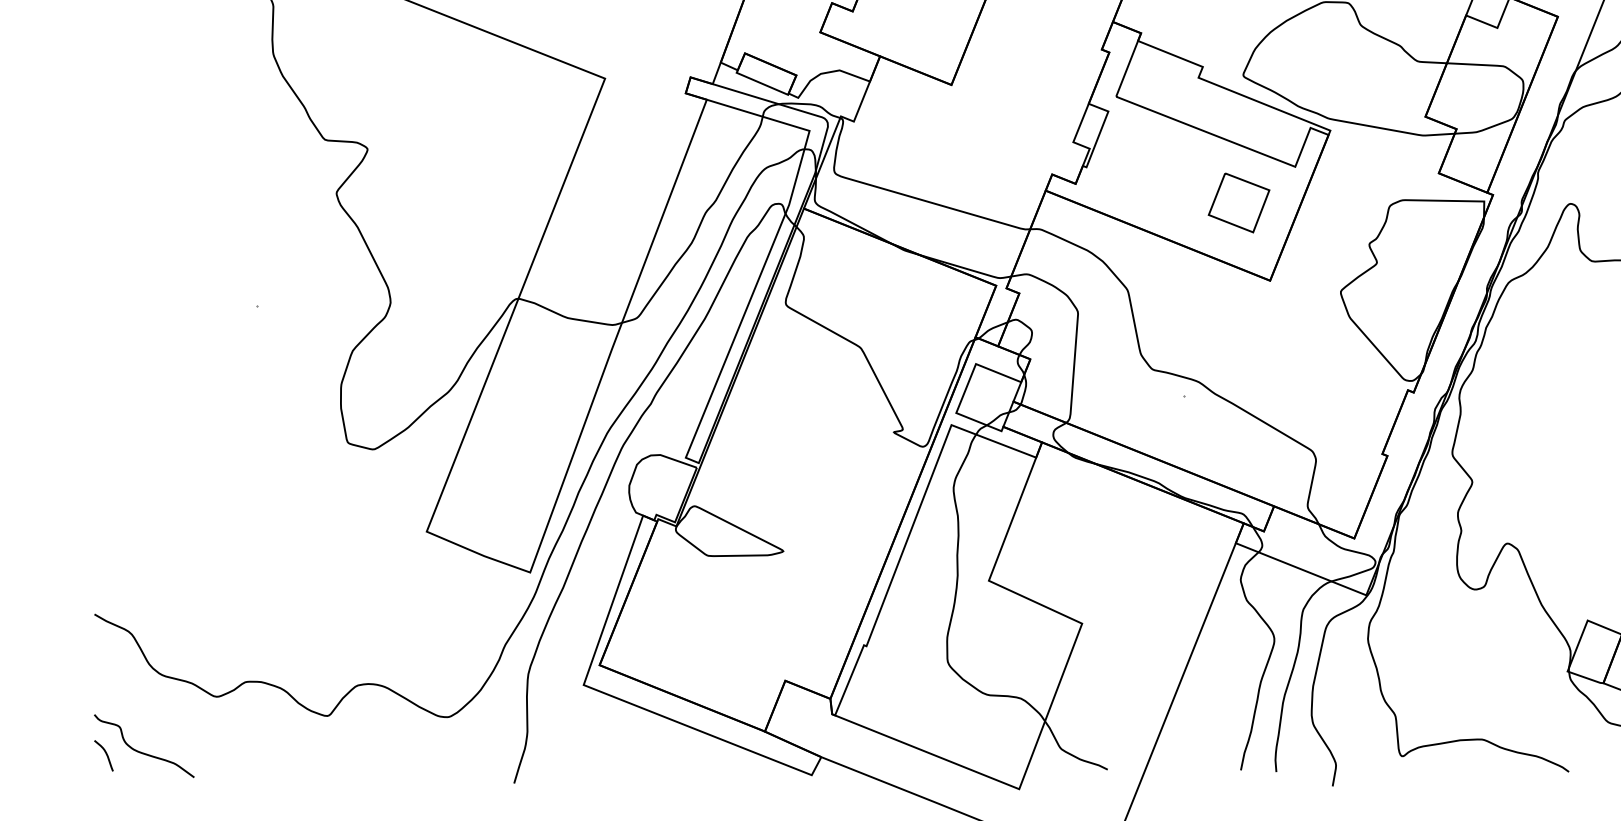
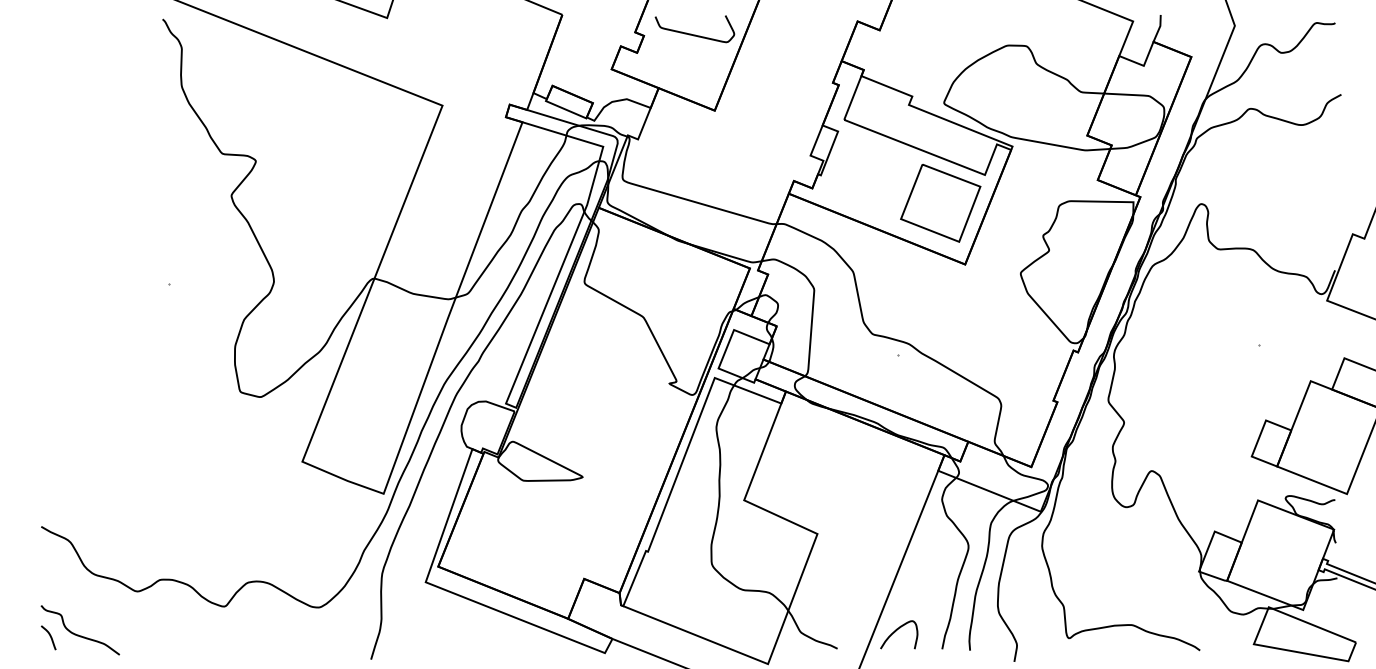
part: (1238, 203) -> (940, 203), size x1.67
curve: (1182, 747) -> (896, 631), added

